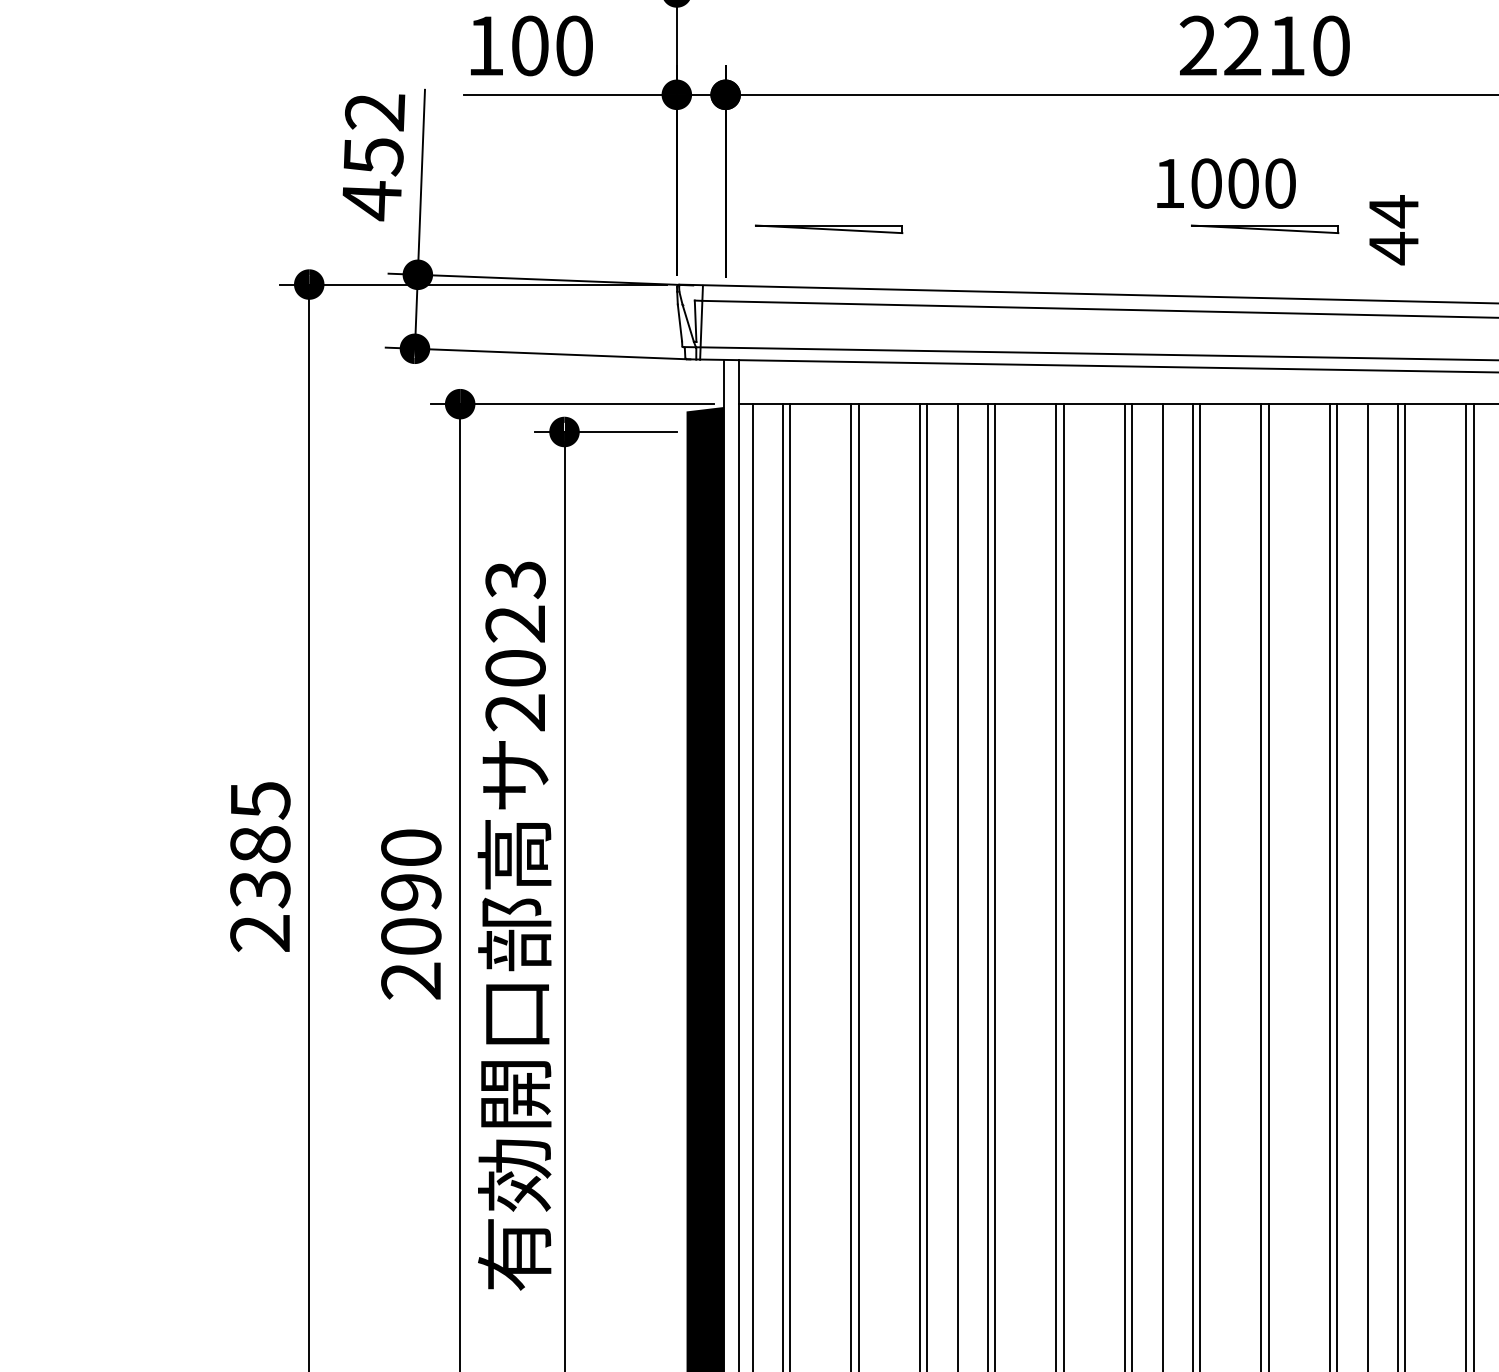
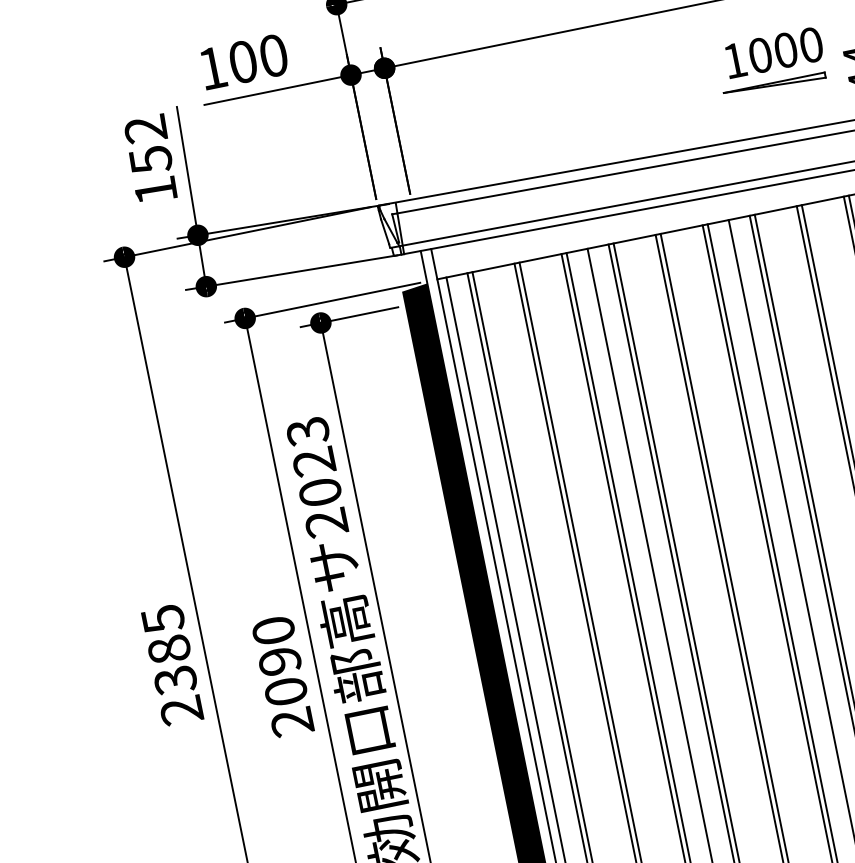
text: (1226, 183) -> (774, 52), moved
text: (371, 201) -> (155, 191), 452 -> 152
part: (829, 228) -> (474, 145), removed

